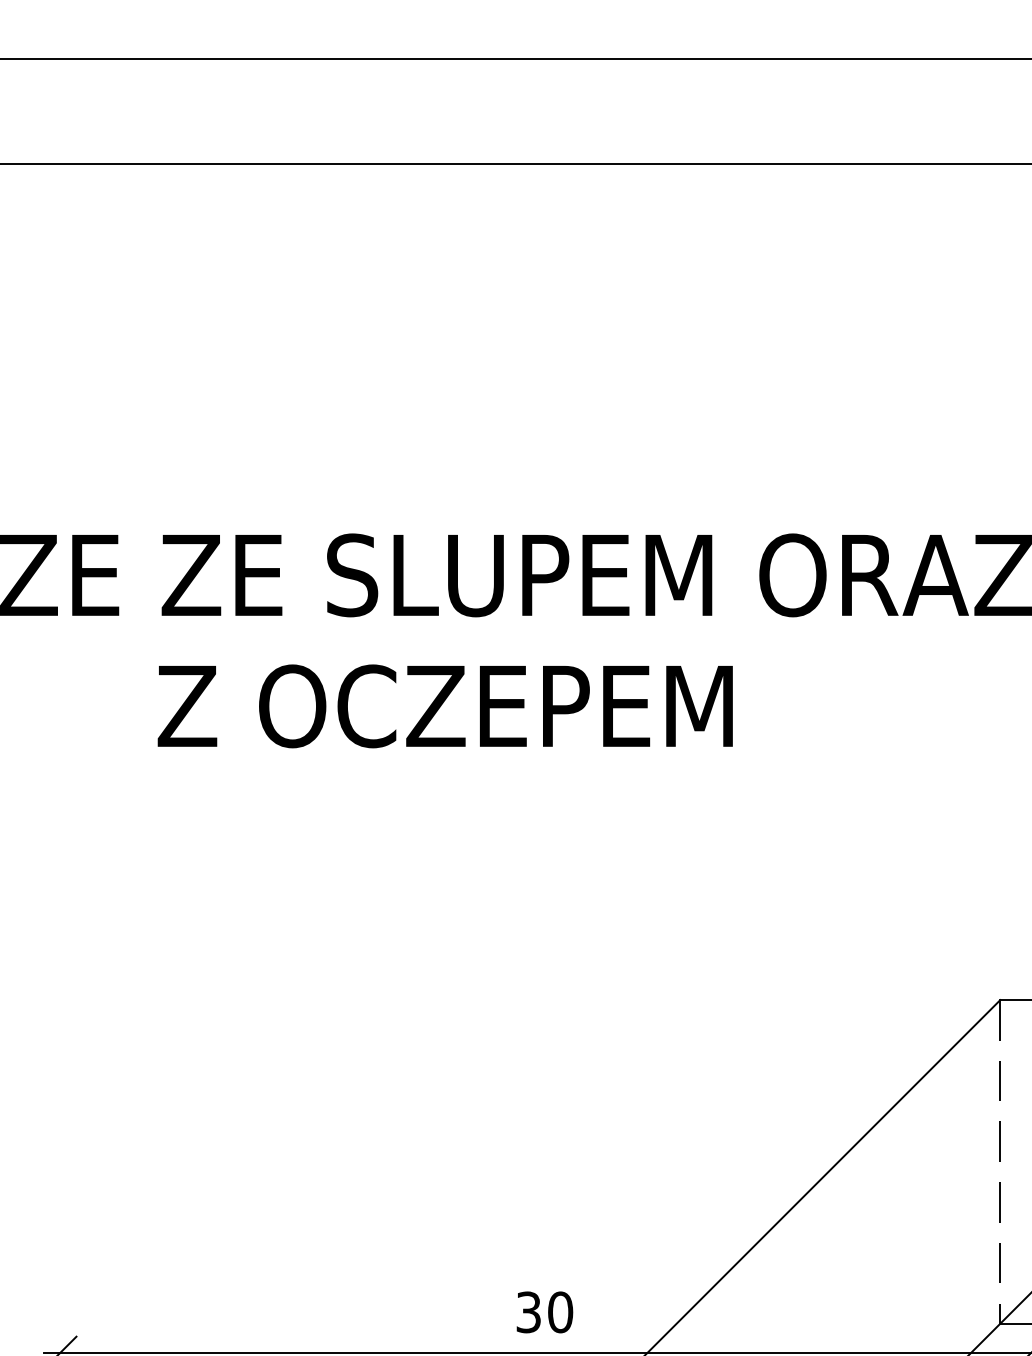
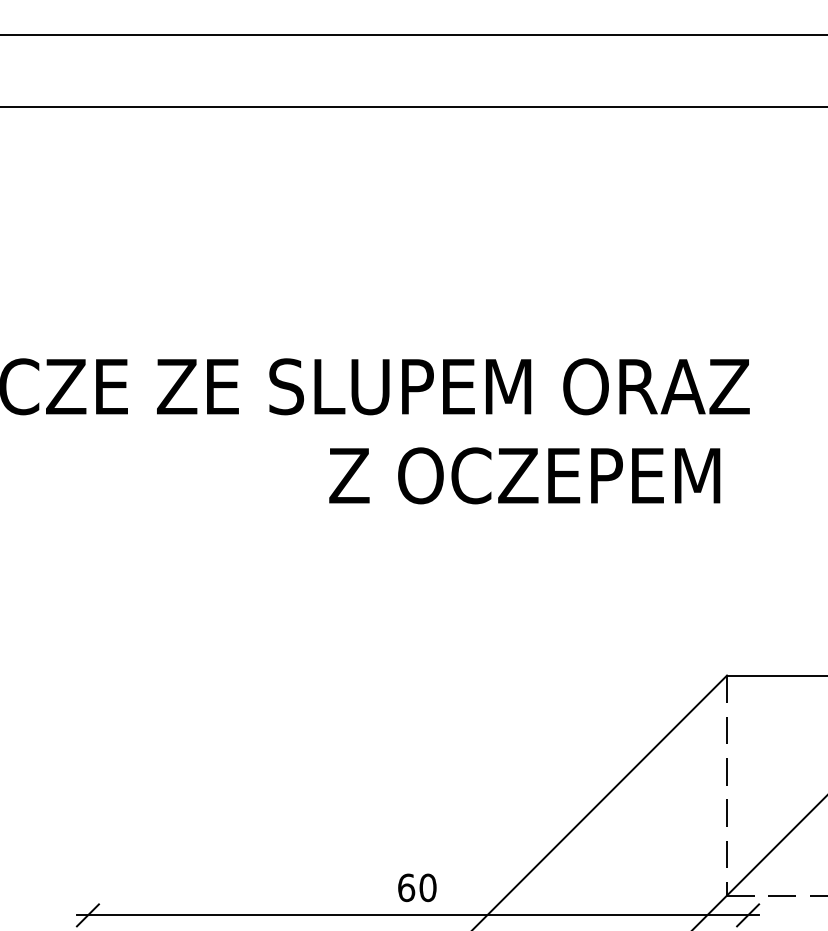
text: (444, 705) -> (524, 475), moved
text: (528, 1311) -> (406, 887), 30 -> 60

